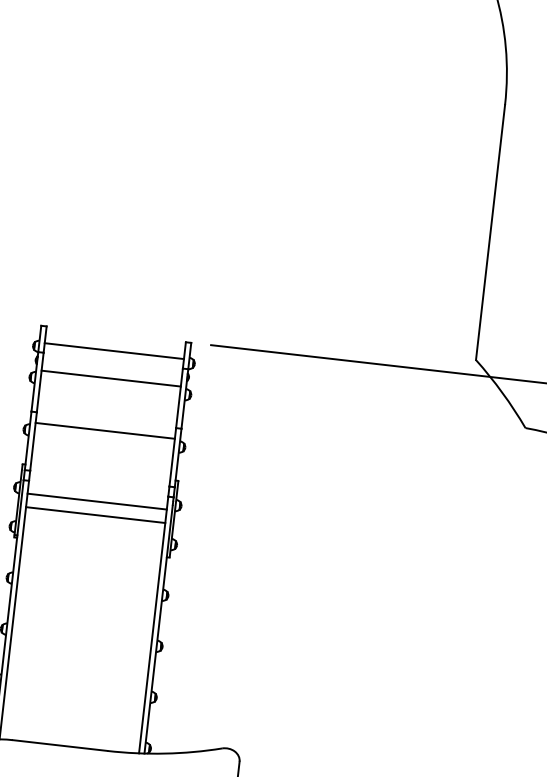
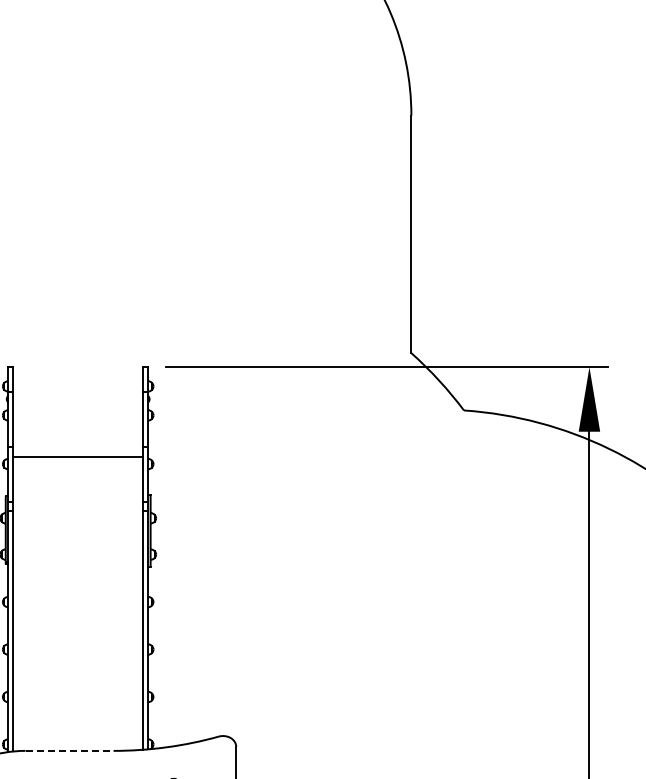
line: (113, 350) -> (77, 382), removed
line: (110, 378) -> (77, 408), removed
line: (96, 501) -> (77, 522), removed
line: (94, 515) -> (77, 535), removed
line: (61, 745) -> (70, 750), solid -> dashed

